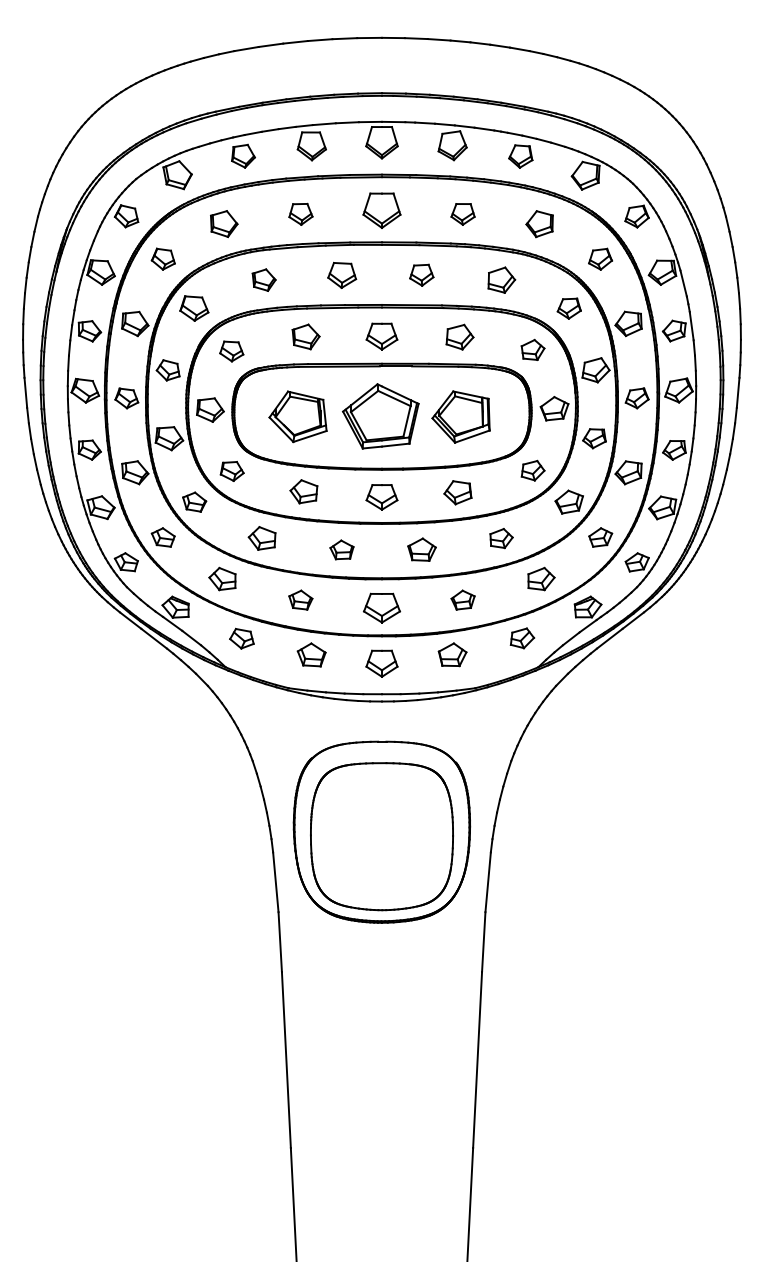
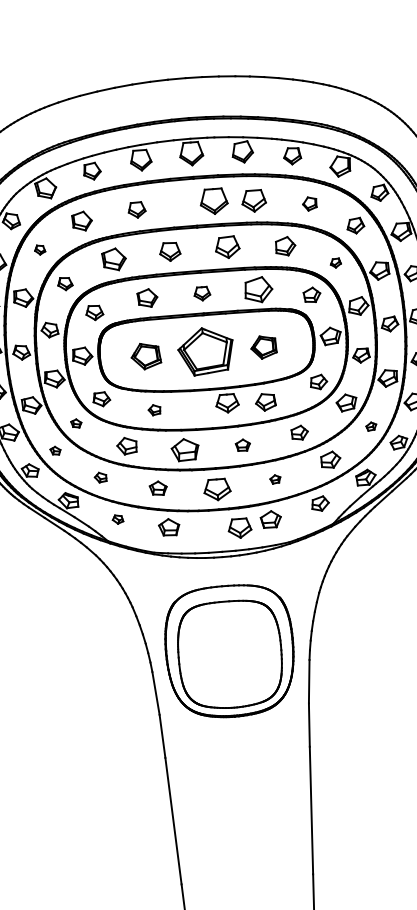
part: (381, 210) -> (213, 201), moved
part: (462, 214) -> (253, 201), size x1.4
part: (539, 224) -> (309, 204), size x0.7
part: (162, 258) -> (39, 249), size x0.6
part: (421, 274) -> (227, 246), size x1.4
part: (263, 279) -> (113, 259), size x1.4
part: (194, 308) -> (65, 283), size x0.7
part: (568, 308) -> (335, 263), size x0.6
part: (381, 336) -> (201, 293), size x0.7
part: (459, 336) -> (258, 289), size x1.4
part: (297, 416) -> (145, 356), size x0.7
part: (460, 416) -> (263, 347), size x0.6
part: (303, 491) -> (154, 409), size x0.6
part: (381, 497) -> (227, 403), moved
part: (194, 501) -> (76, 423), size x0.6
part: (162, 537) -> (55, 450), size x0.6
part: (600, 537) -> (371, 426), size x0.6
part: (341, 549) -> (184, 449), size x1.6
part: (421, 549) -> (242, 445), size x0.7
part: (222, 578) -> (100, 477), size x0.6
part: (462, 599) -> (275, 479), size x0.6
part: (241, 638) -> (117, 519), size x0.6
part: (381, 663) -> (239, 528), moved

